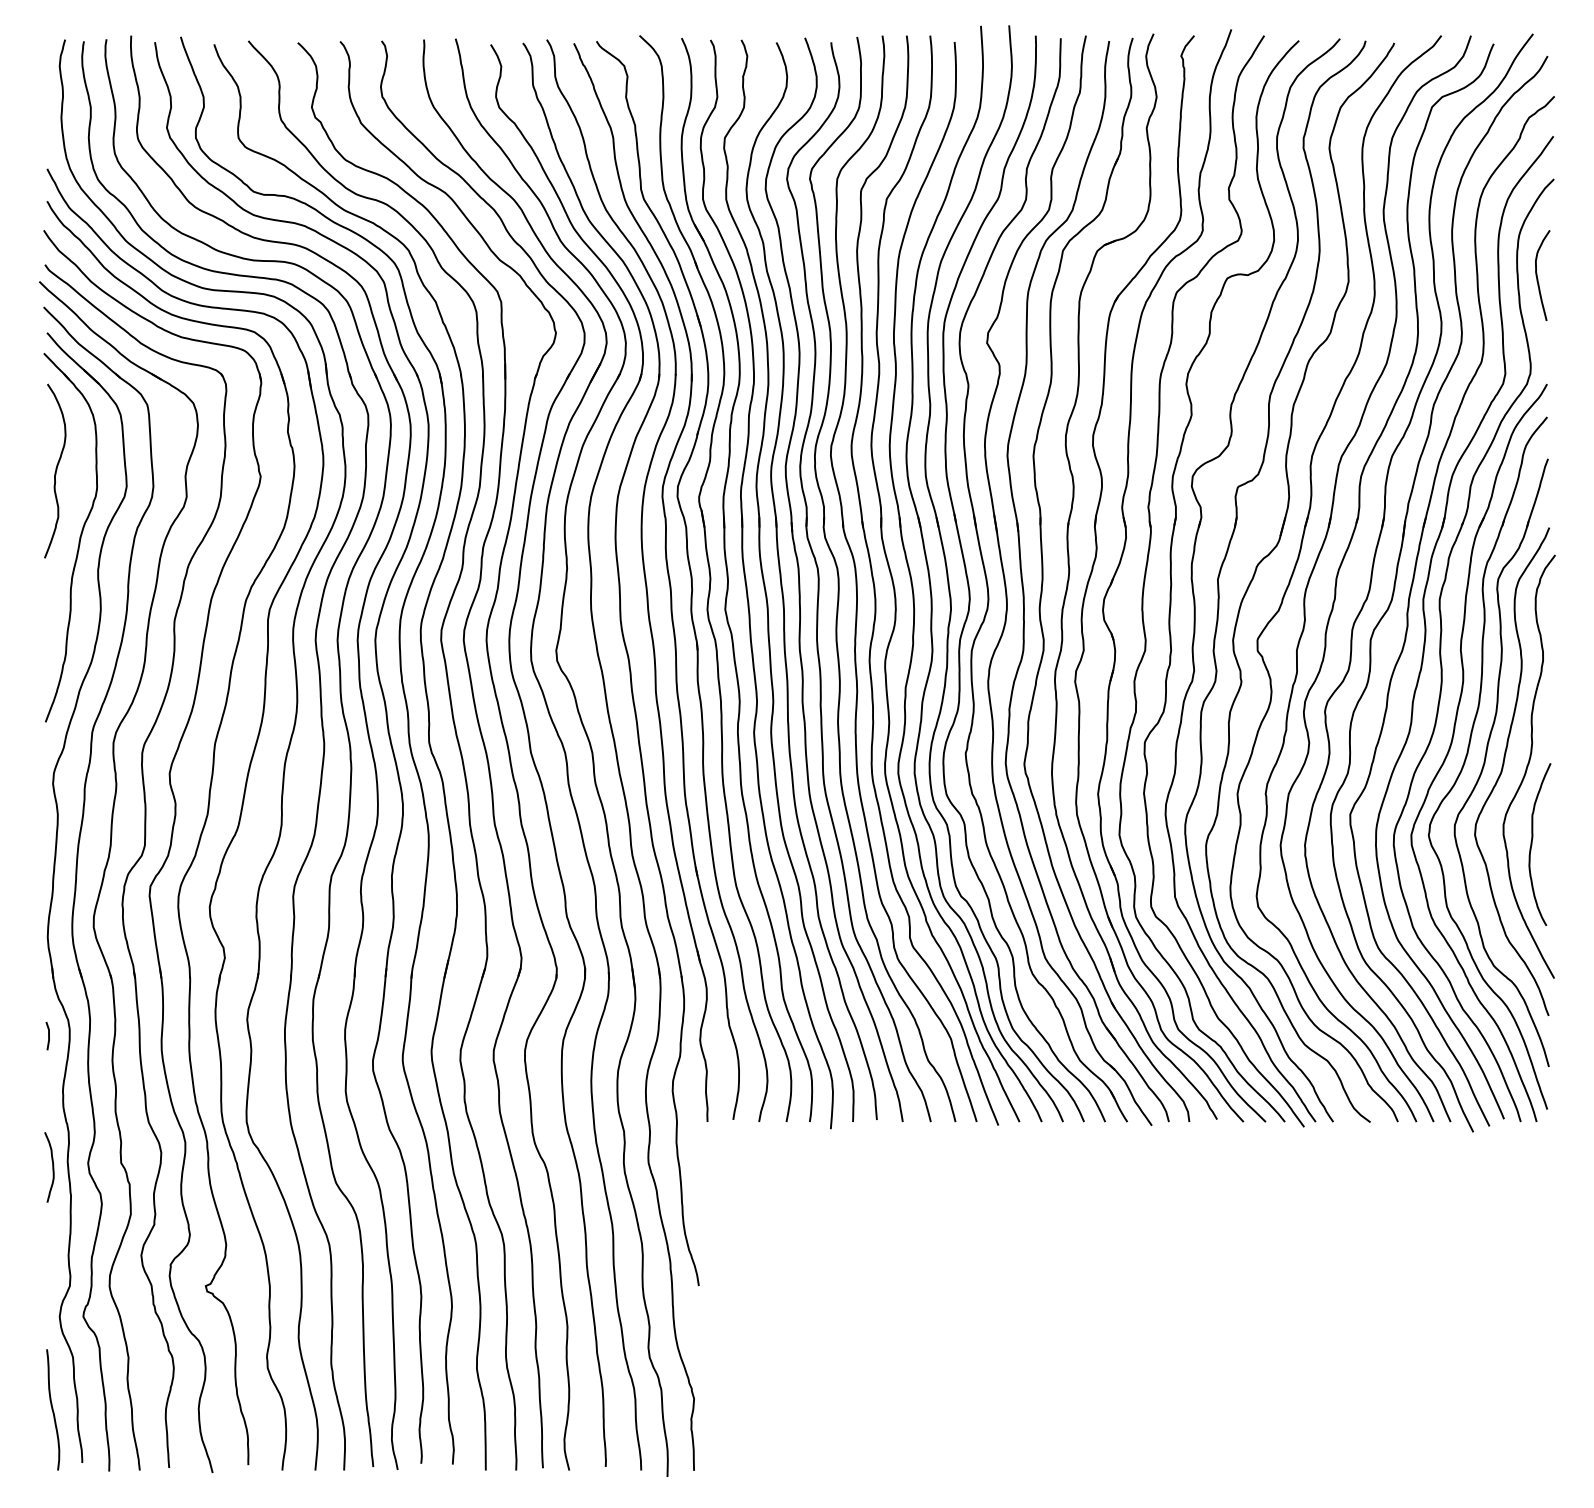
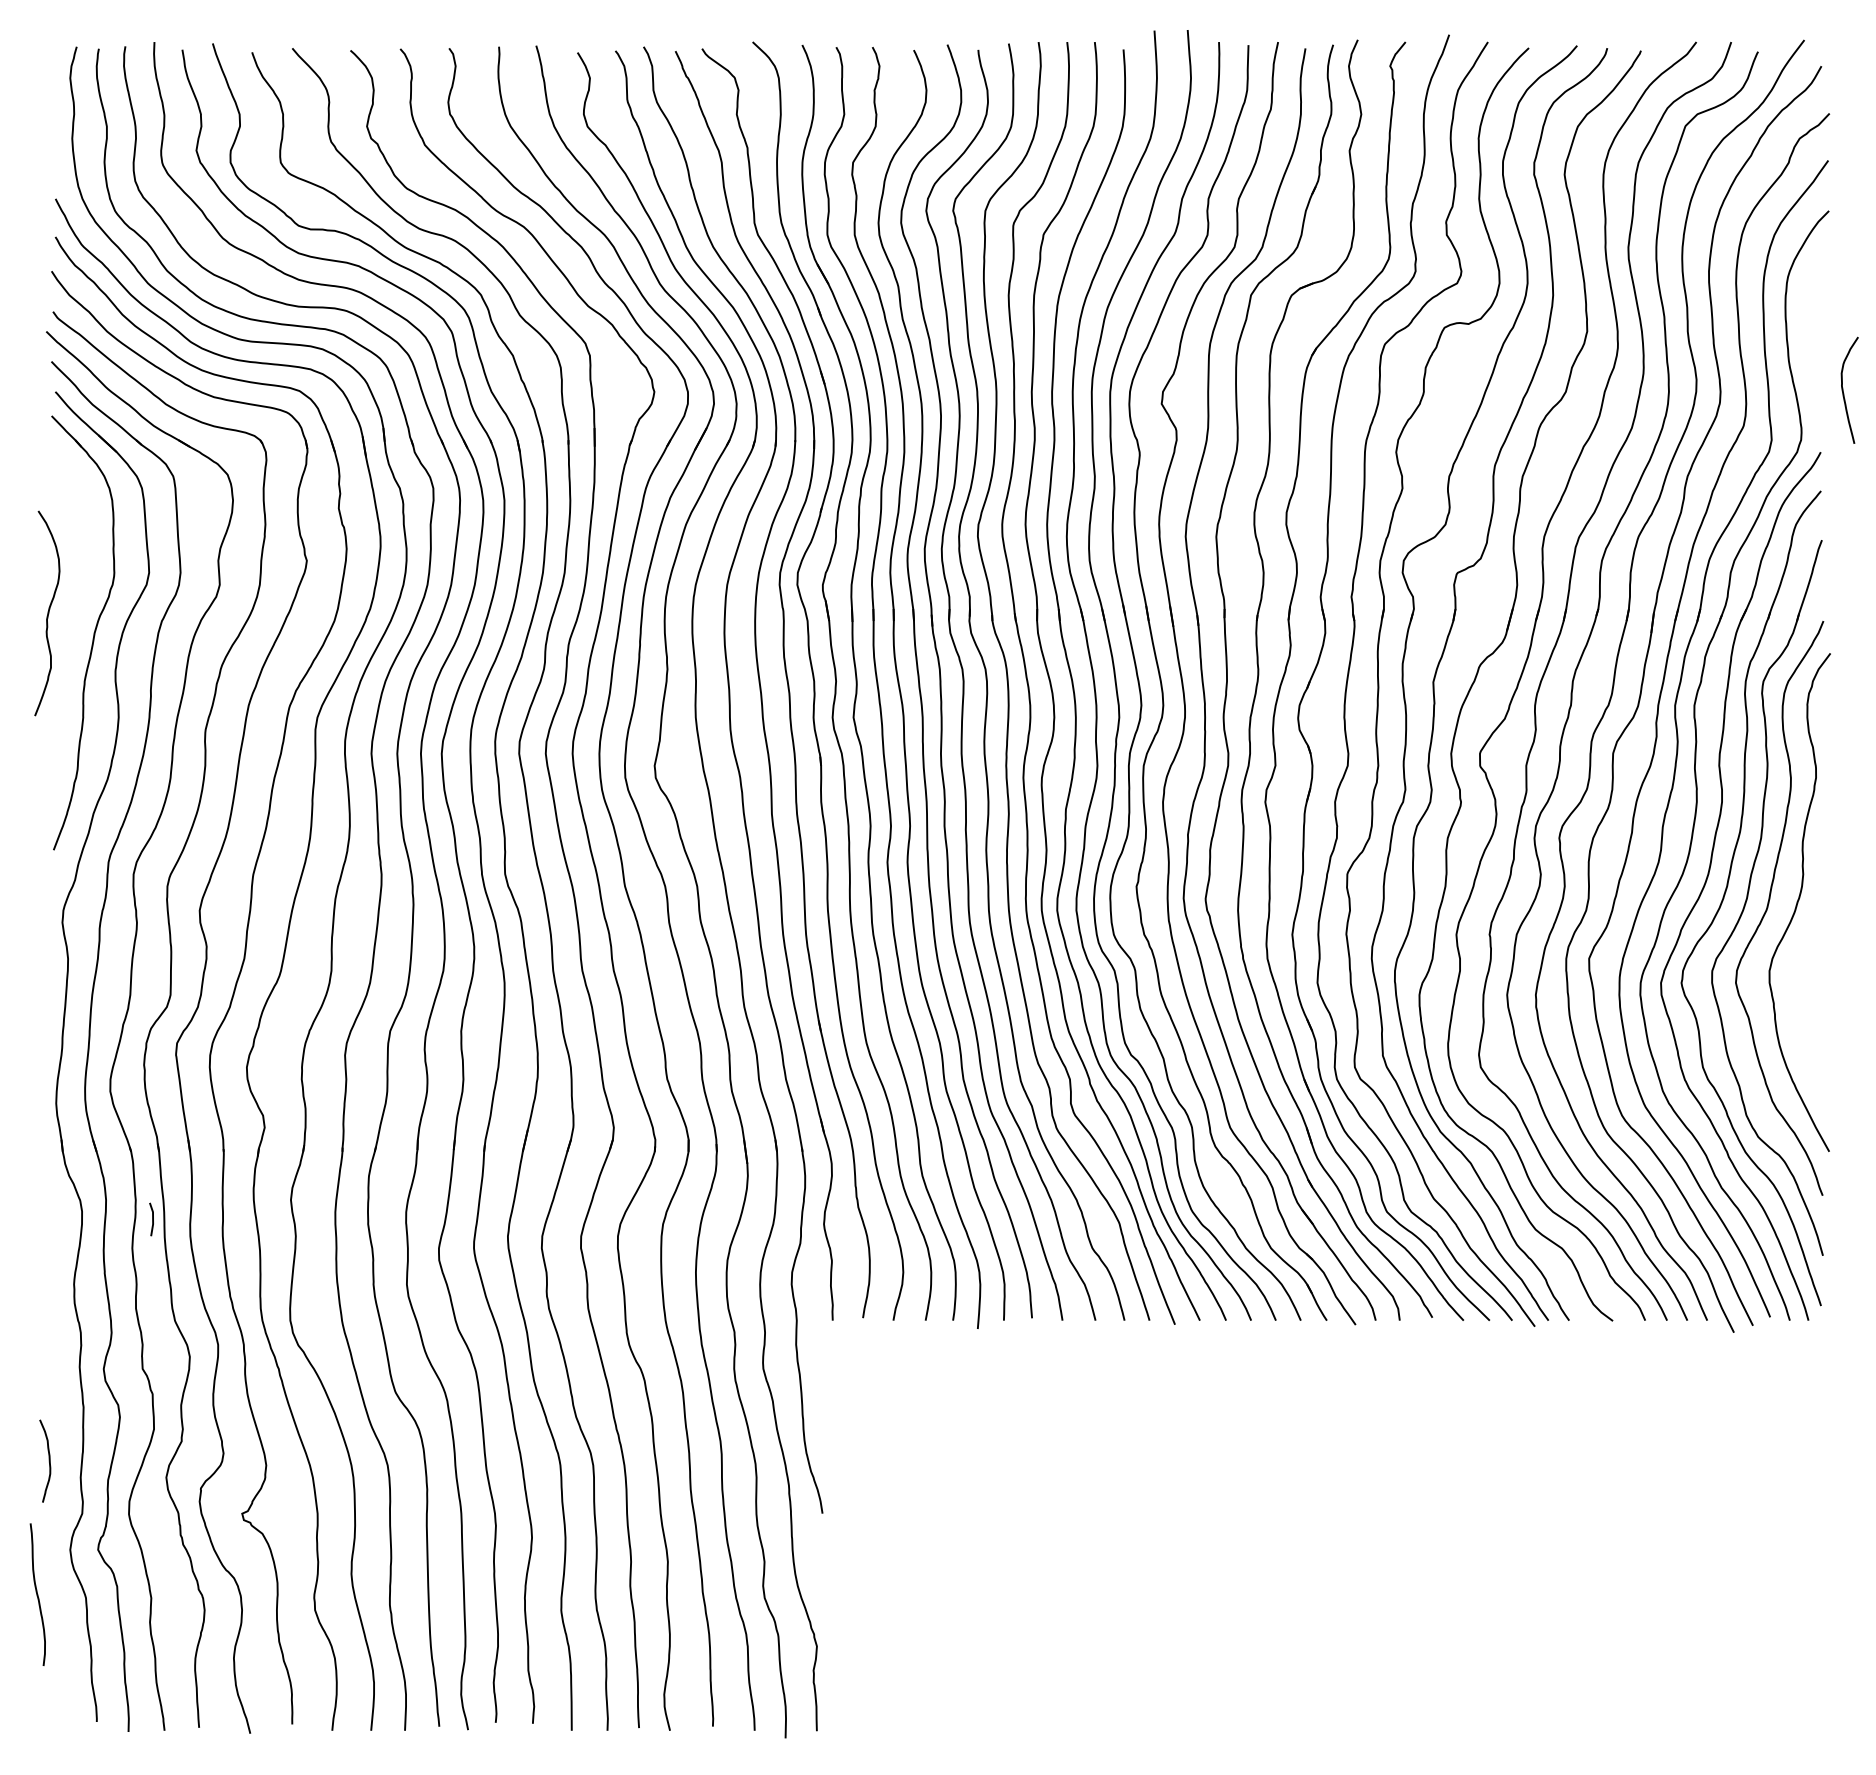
curve: (1537, 275) -> (1843, 390), moved
curve: (55, 470) -> (47, 612), moved
curve: (1532, 844) -> (1803, 994), removed
line: (48, 1036) -> (152, 1219), moved
curve: (52, 1167) -> (48, 1461), moved
curve: (53, 1409) -> (38, 1594), moved

